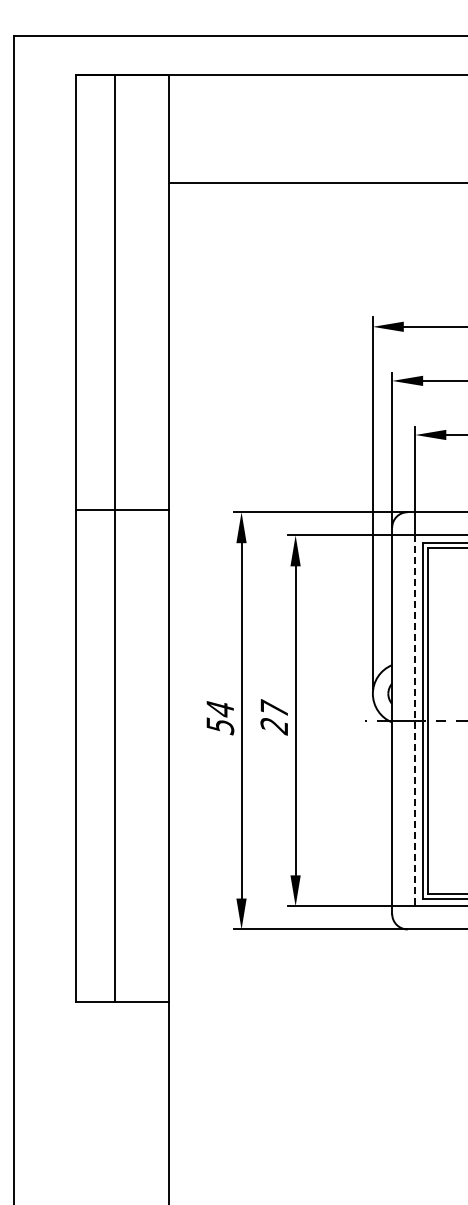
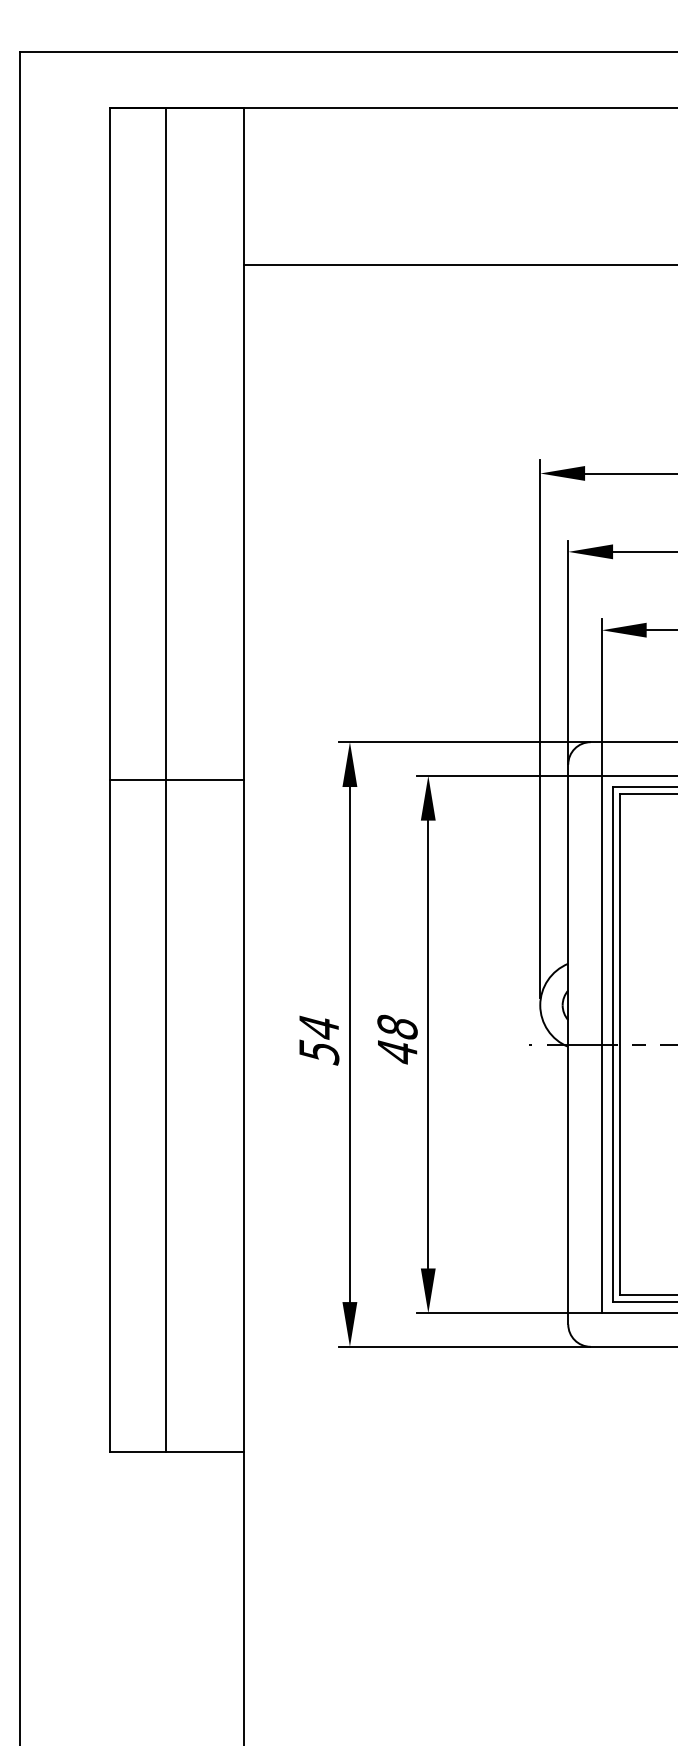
line: (121, 510) -> (175, 780), moved
text: (274, 717) -> (397, 1039), 27 -> 48
line: (415, 721) -> (602, 1045), dashed -> solid

